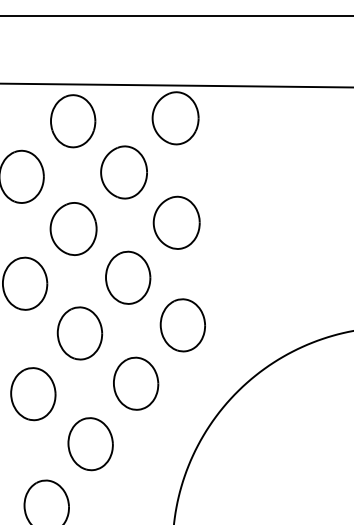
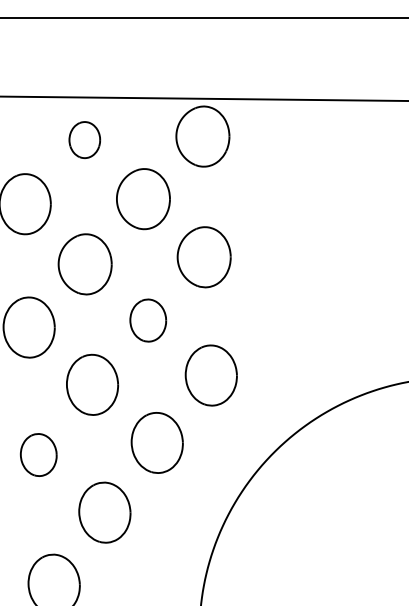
part: (73, 121) -> (85, 140), size x0.6
part: (128, 277) -> (148, 320), size x0.7
part: (33, 394) -> (38, 455), size x0.7

